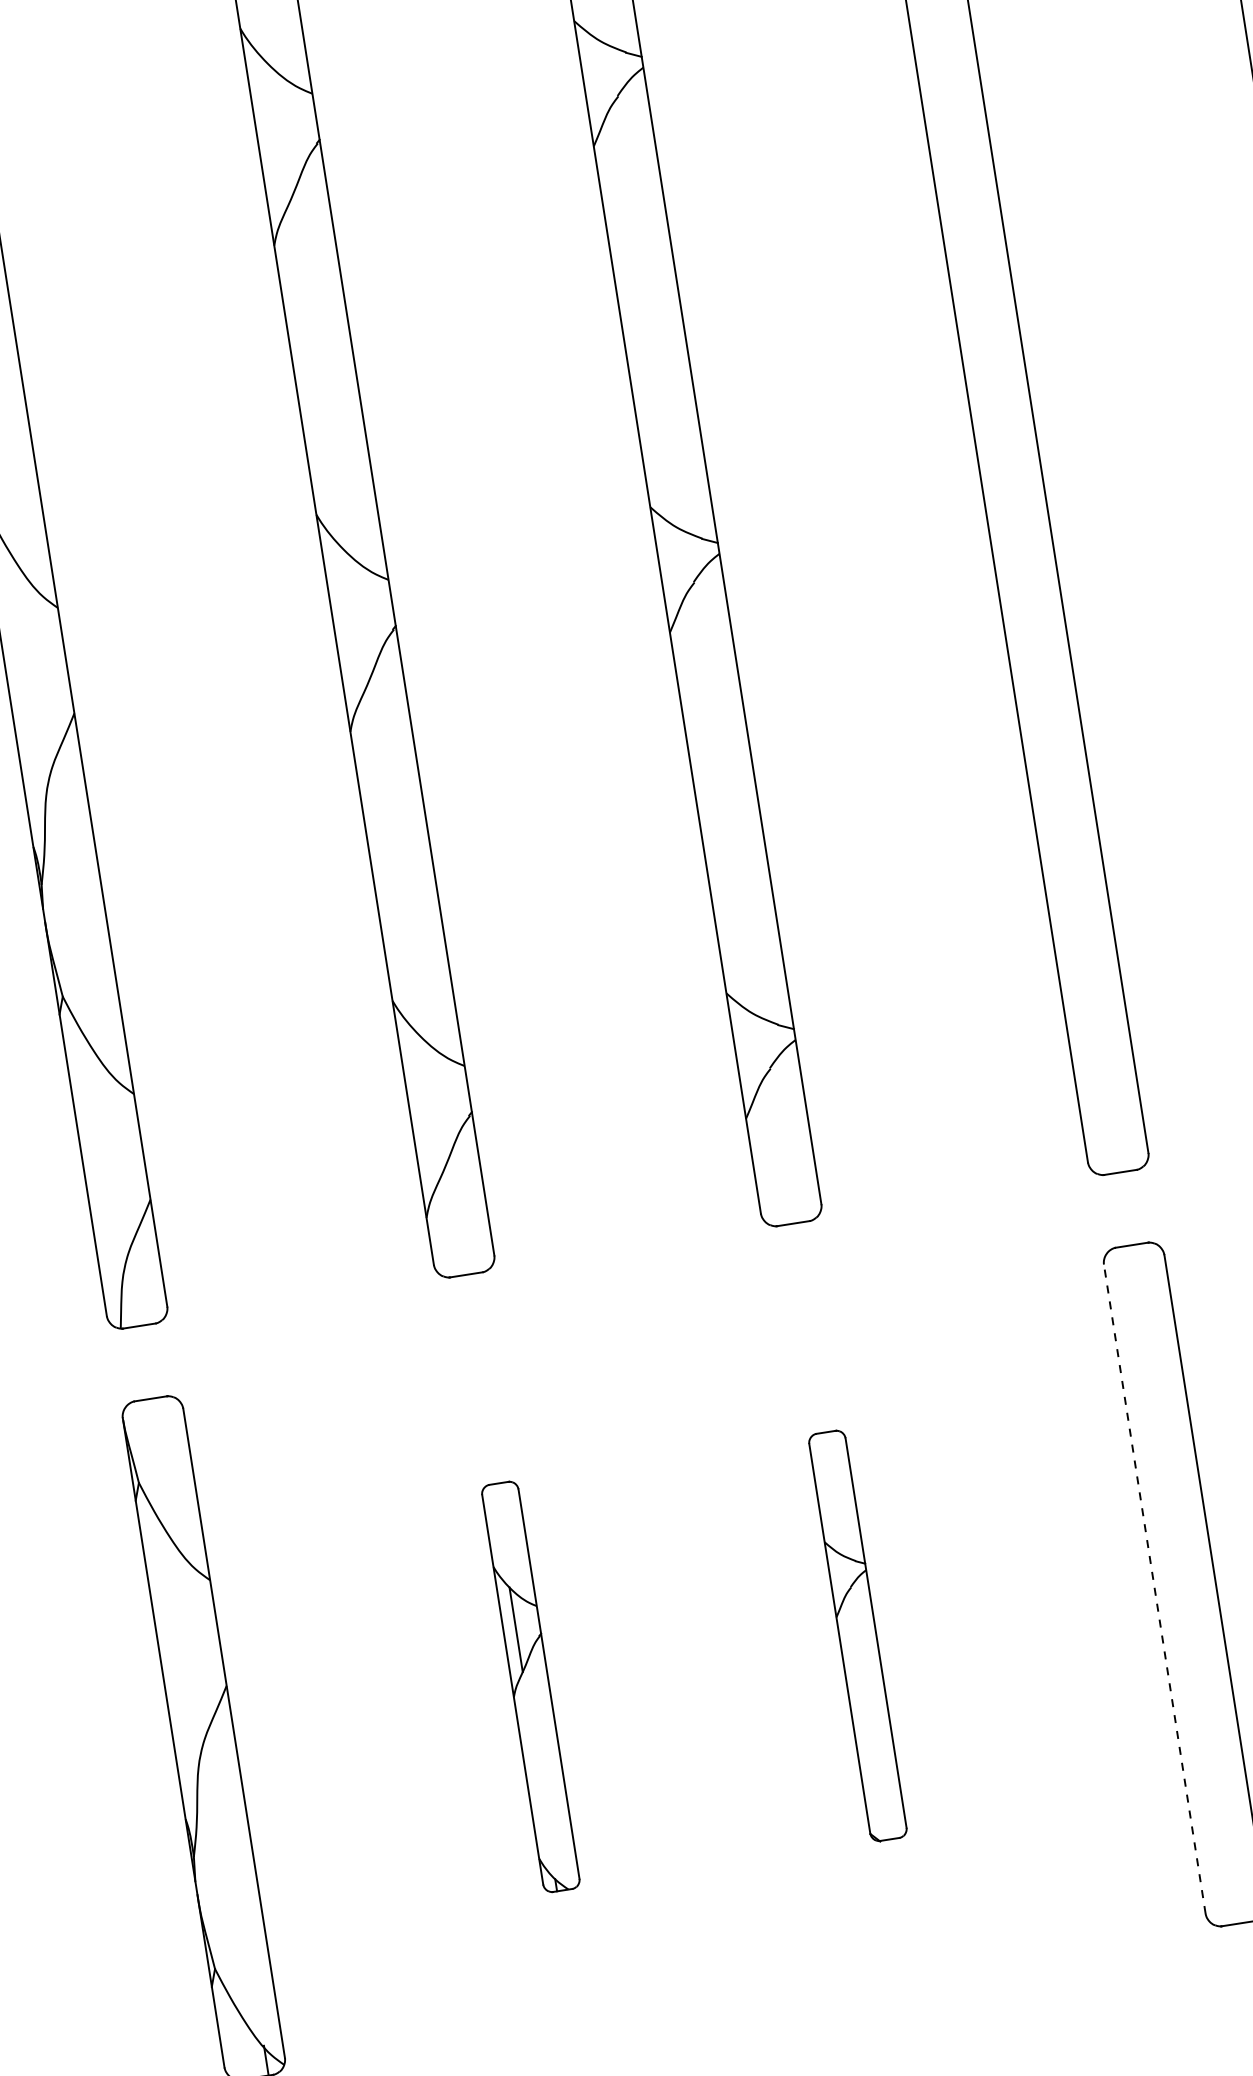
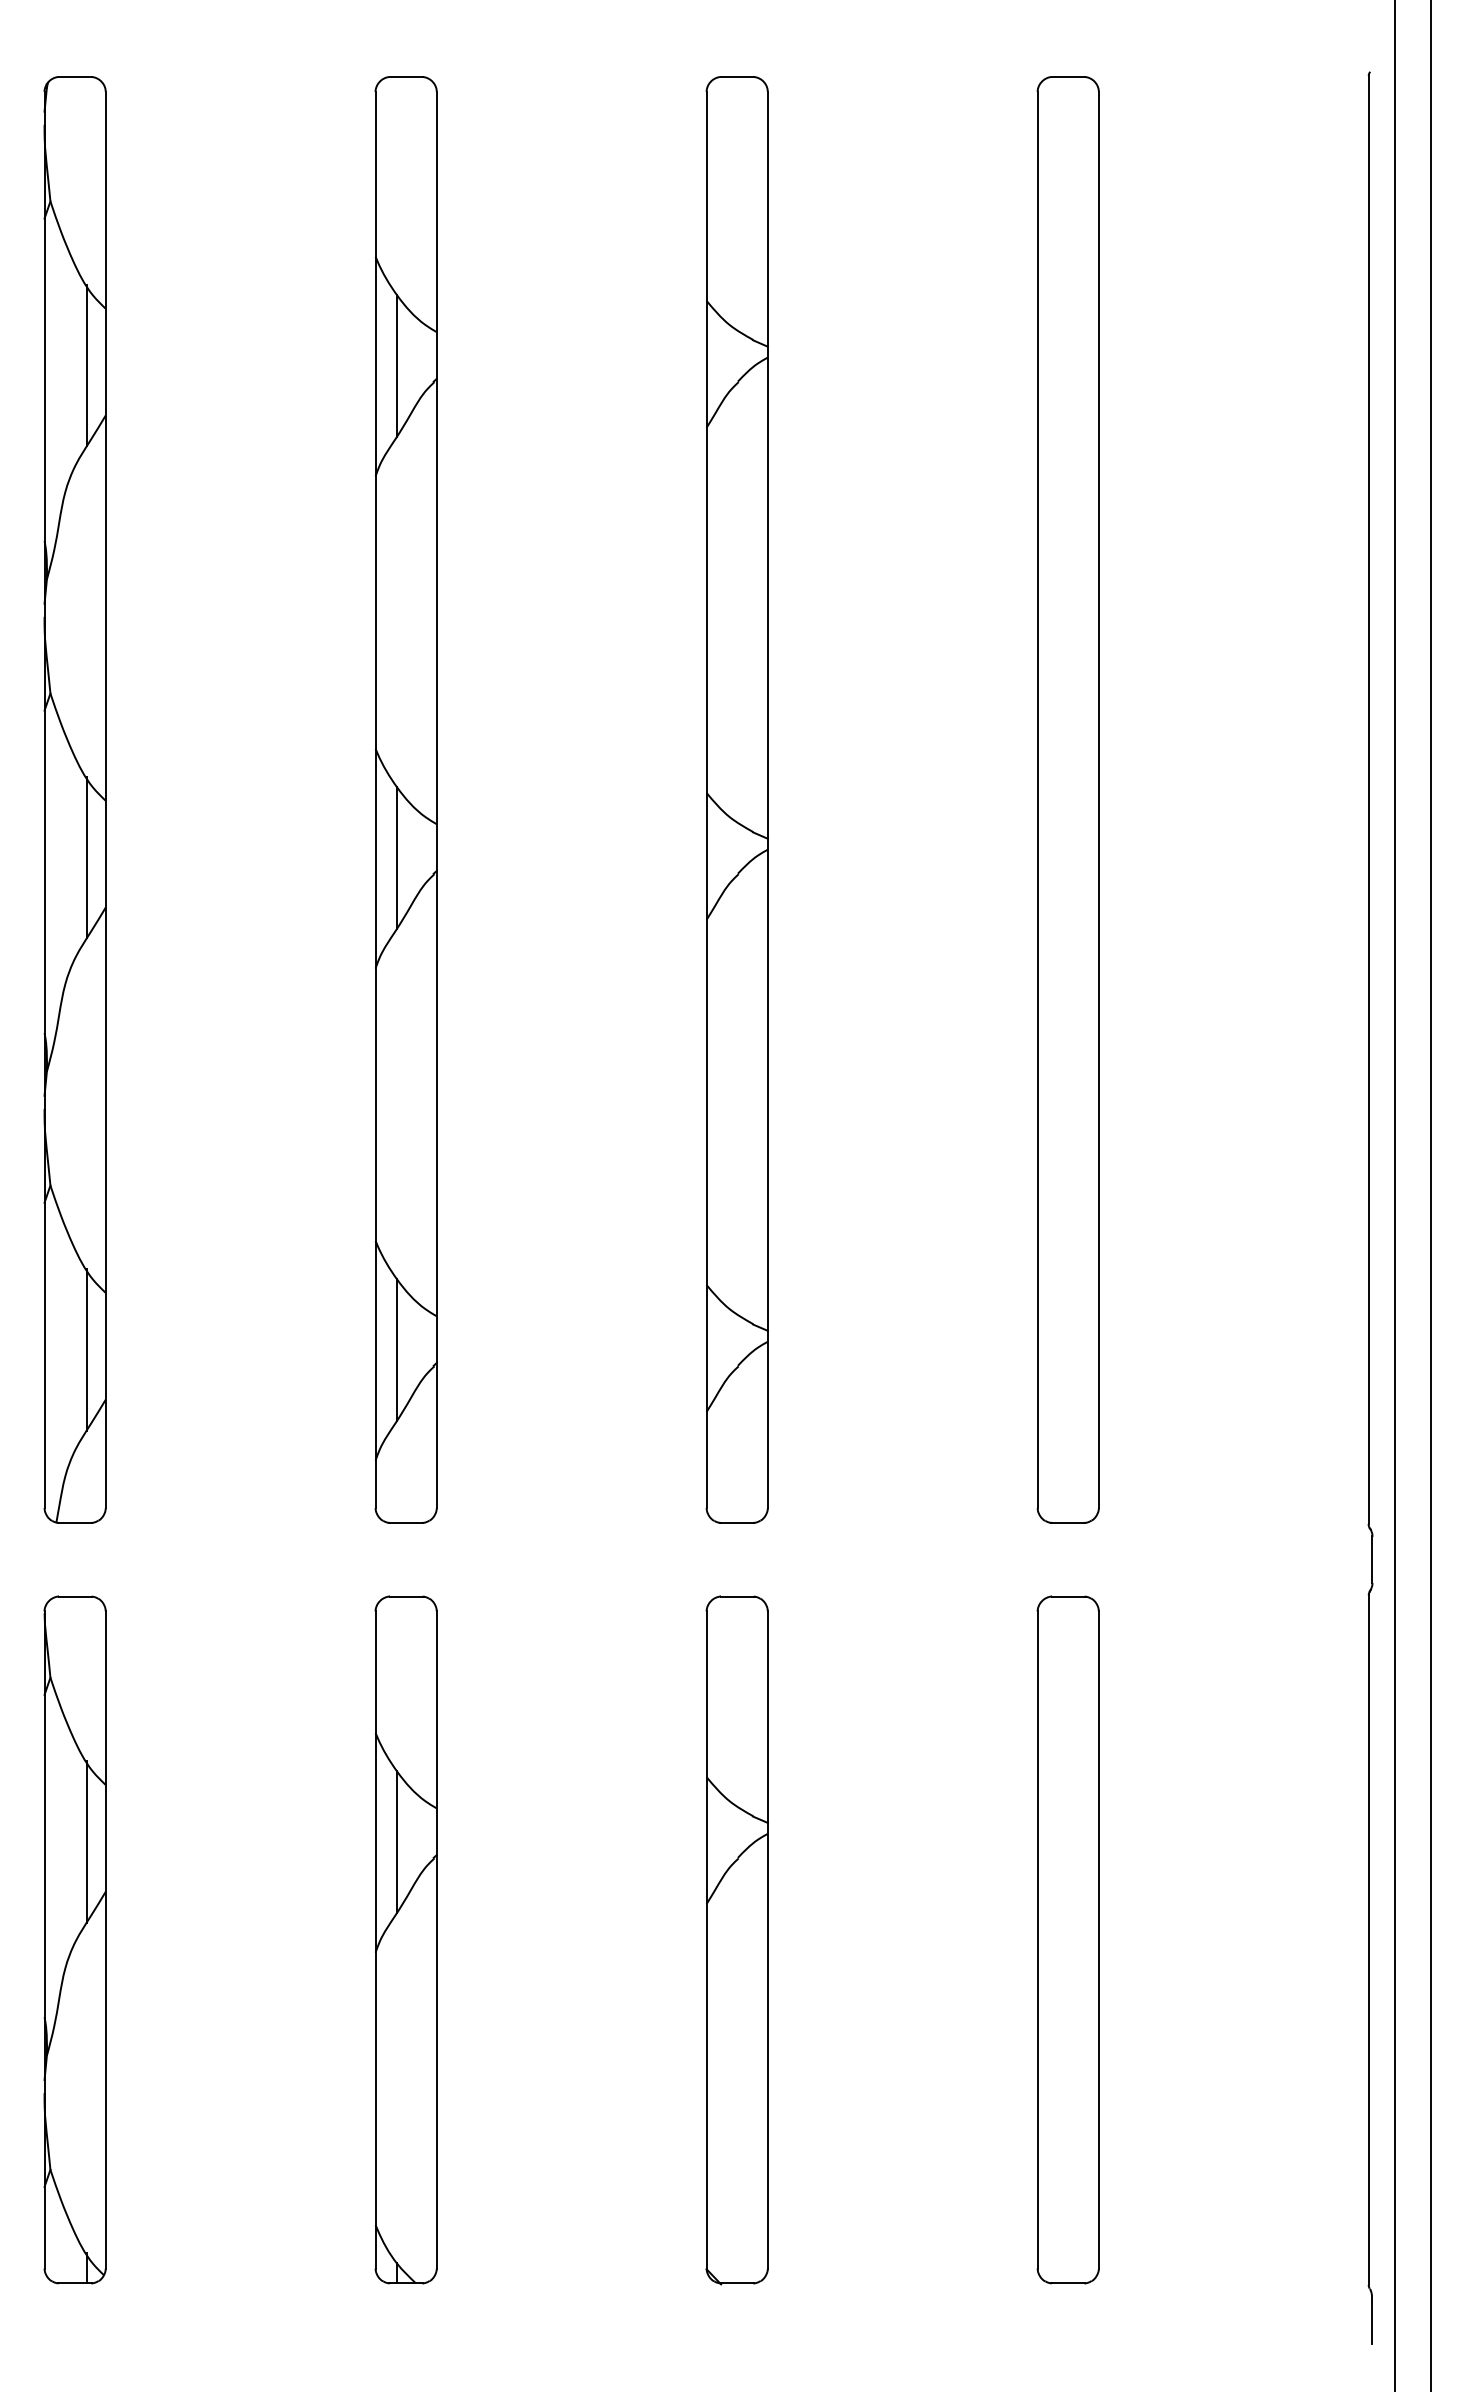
line: (277, 132) -> (396, 365), added
line: (353, 618) -> (396, 857), added
line: (47, 666) -> (86, 857), added
line: (430, 1105) -> (396, 1349), added
line: (123, 1153) -> (86, 1349), added
line: (1154, 1589) -> (1037, 1940), dashed -> solid
part: (857, 1636) -> (736, 1940), size x1.67
line: (199, 1639) -> (86, 1841), added
part: (530, 1686) -> (405, 1939), size x1.67

